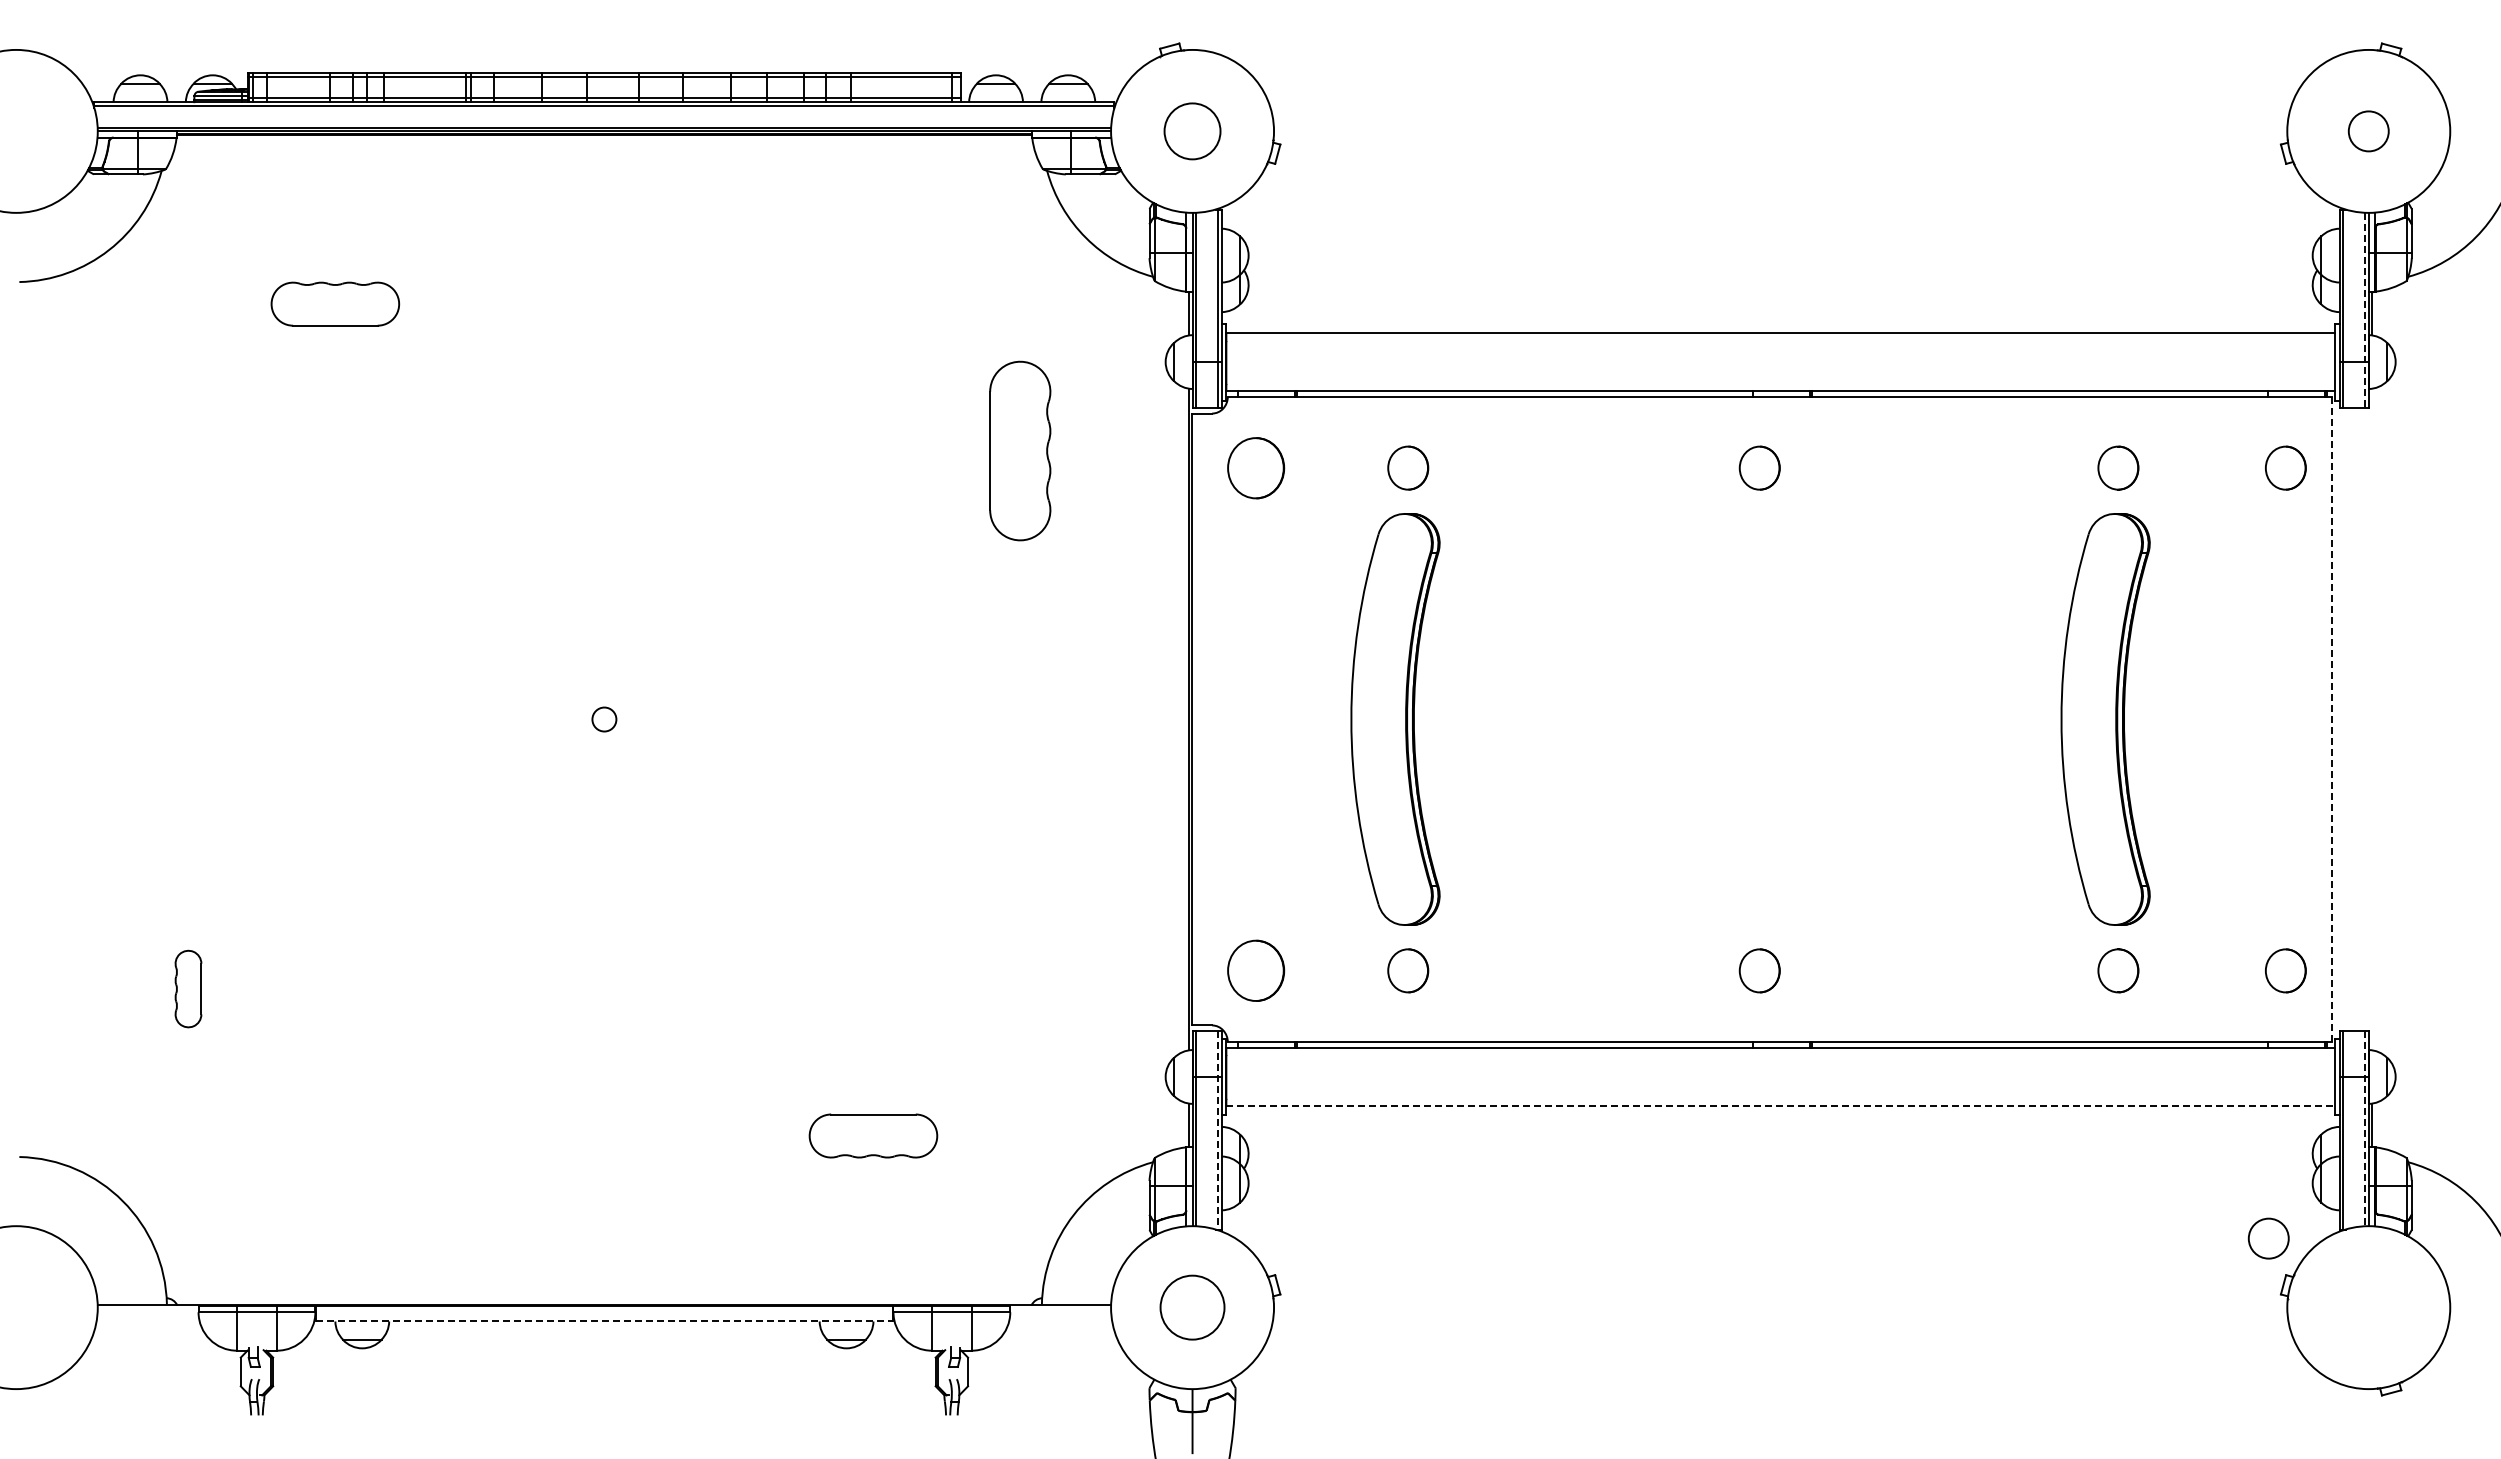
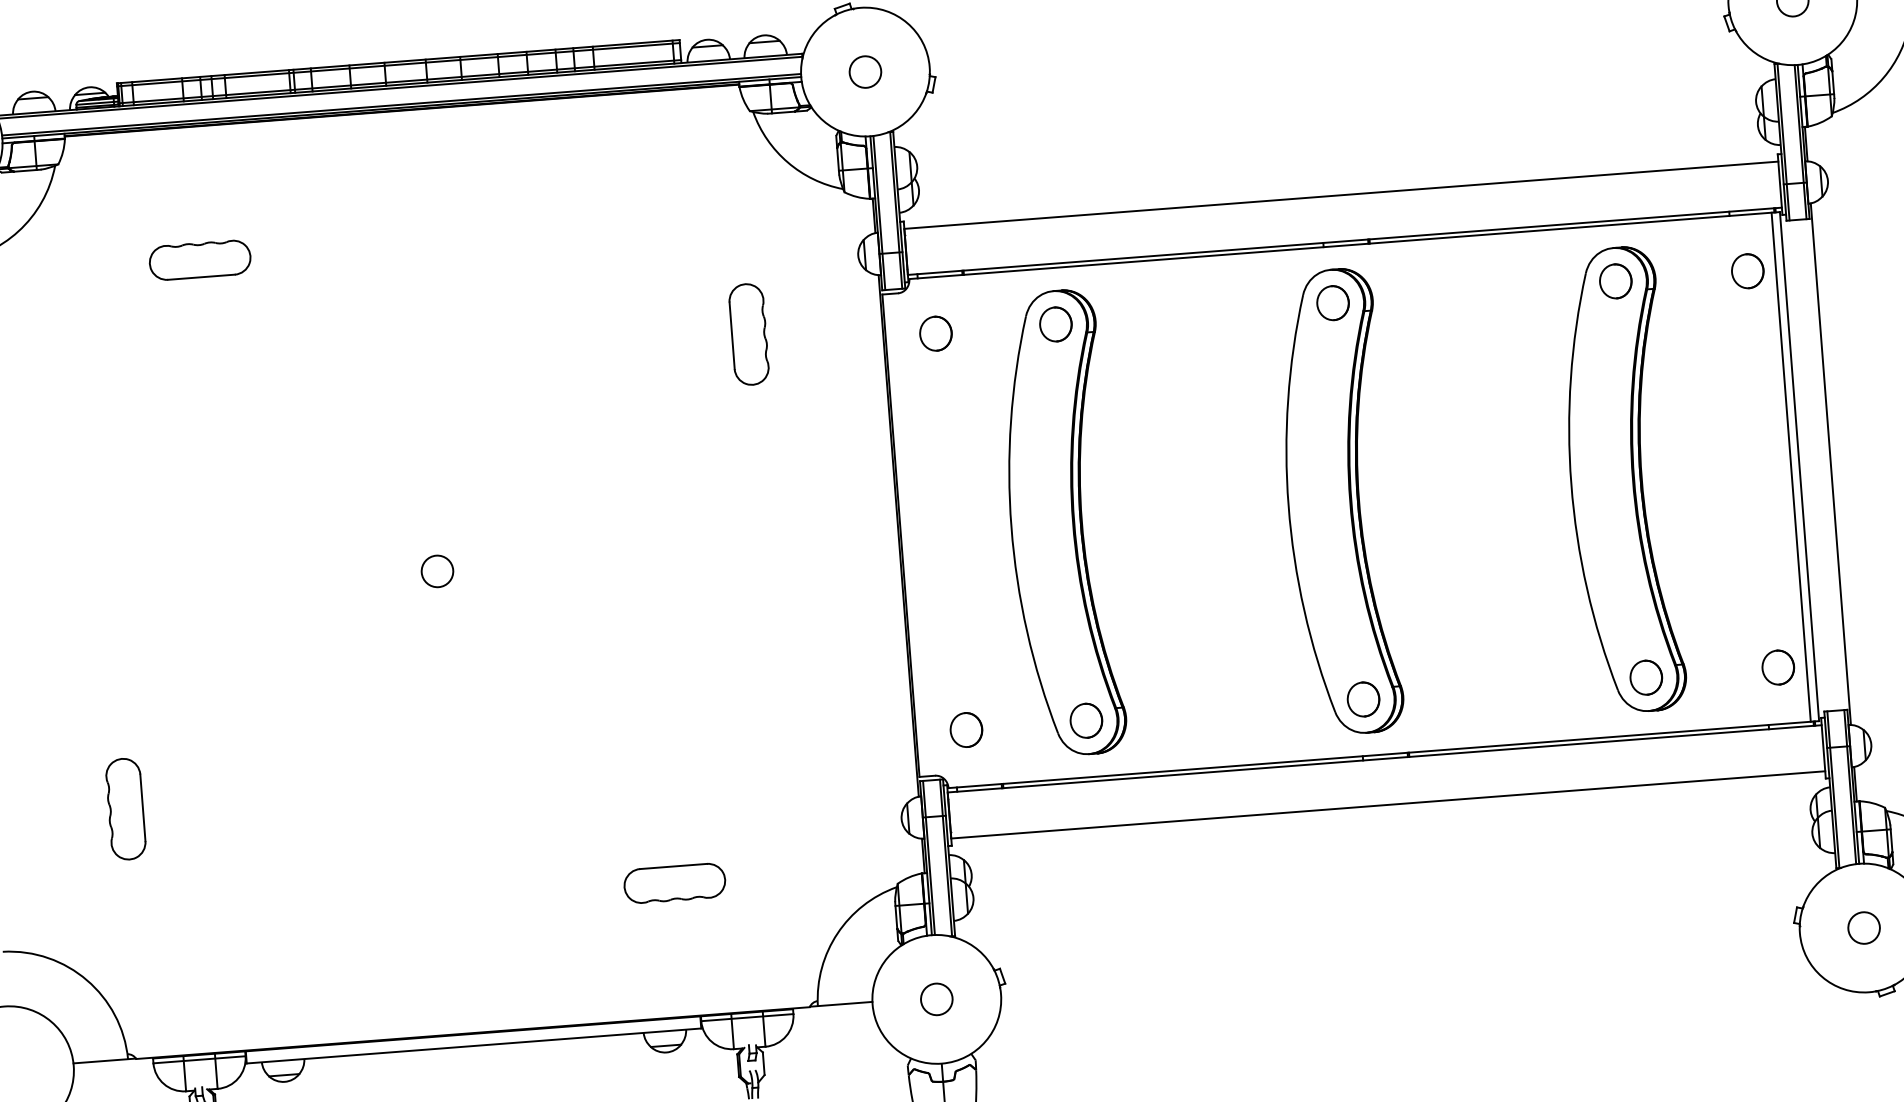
circle: (1192, 131) -> (865, 72), size x0.71
line: (2364, 310) -> (1800, 142), dashed -> solid
part: (1020, 450) -> (749, 334), size x0.71
part: (1255, 467) -> (935, 333), size x0.71
circle: (604, 719) -> (437, 571), size x1.67
part: (1395, 719) -> (1061, 523), size x1.43
part: (1747, 719) -> (1338, 502), added
part: (2105, 719) -> (1620, 480), size x1.43
line: (2321, 719) -> (1791, 467), added
line: (2332, 719) -> (1799, 466), dashed -> solid
line: (2371, 719) -> (1830, 464), added
part: (1255, 970) -> (966, 729), size x0.71
part: (188, 988) -> (125, 808), size x1.67
line: (1781, 1106) -> (1388, 805), dashed -> solid
line: (2364, 1128) -> (1849, 787), dashed -> solid
line: (1217, 1130) -> (945, 858), dashed -> solid
circle: (2268, 1238) -> (1863, 927), moved
circle: (1192, 1307) -> (936, 999), size x0.62
line: (604, 1321) -> (474, 1045), dashed -> solid

